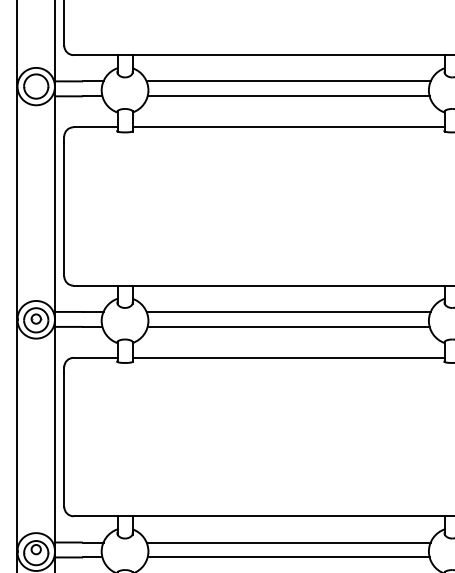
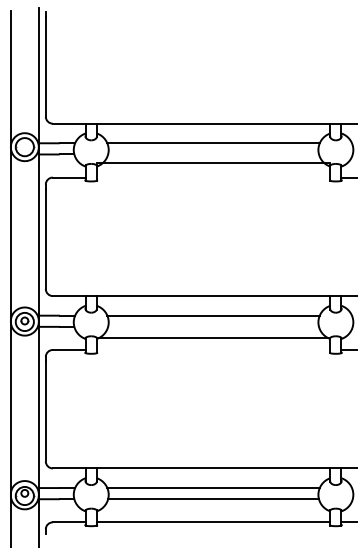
line: (288, 96) -> (213, 154), removed
line: (288, 127) -> (213, 162), moved
line: (288, 326) -> (213, 326), removed
line: (288, 358) -> (213, 338), moved

